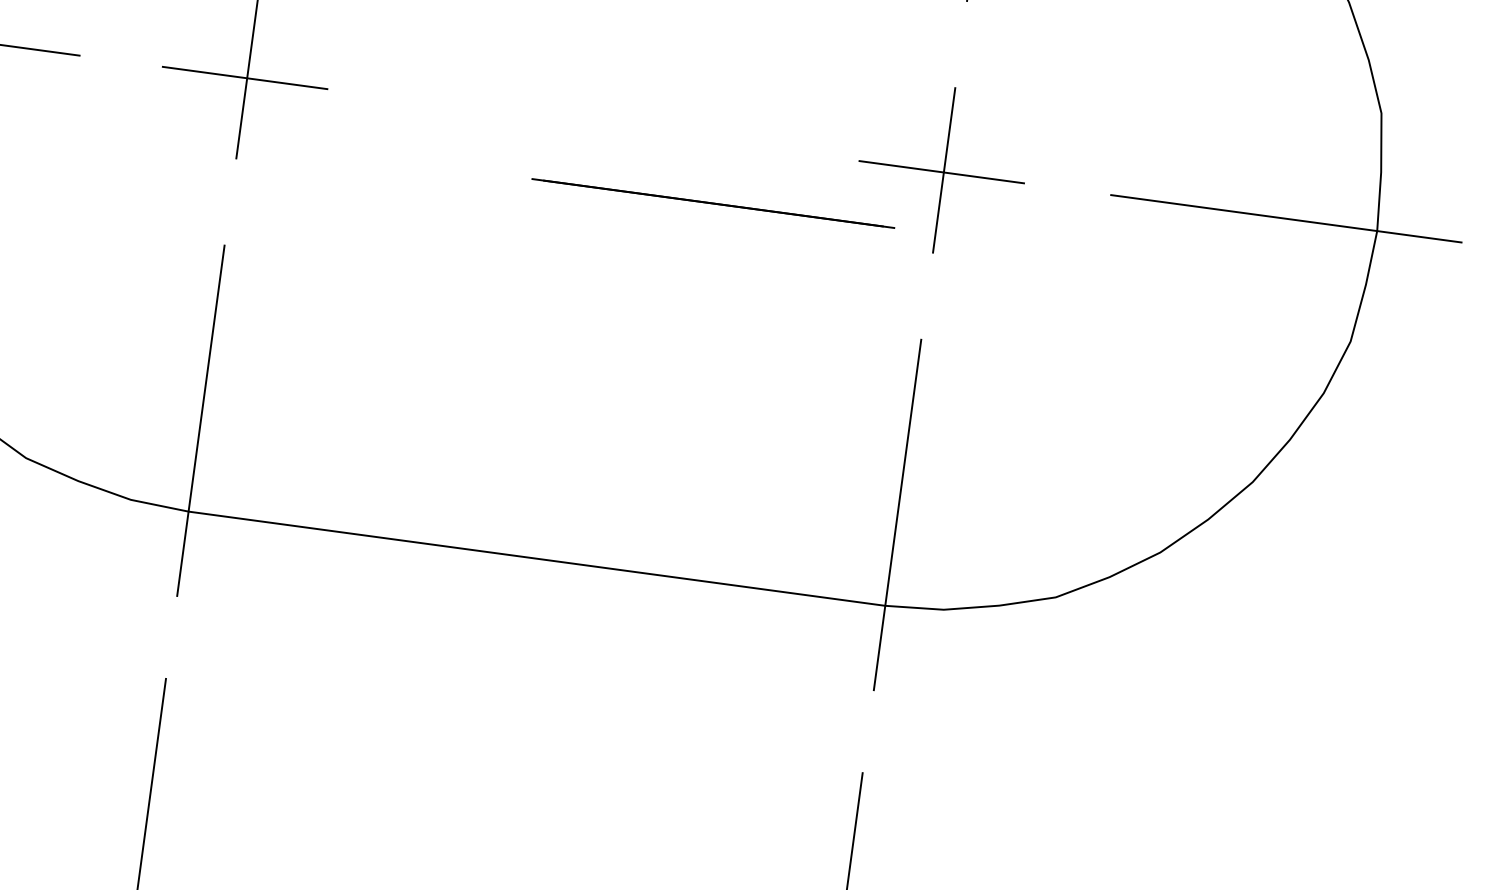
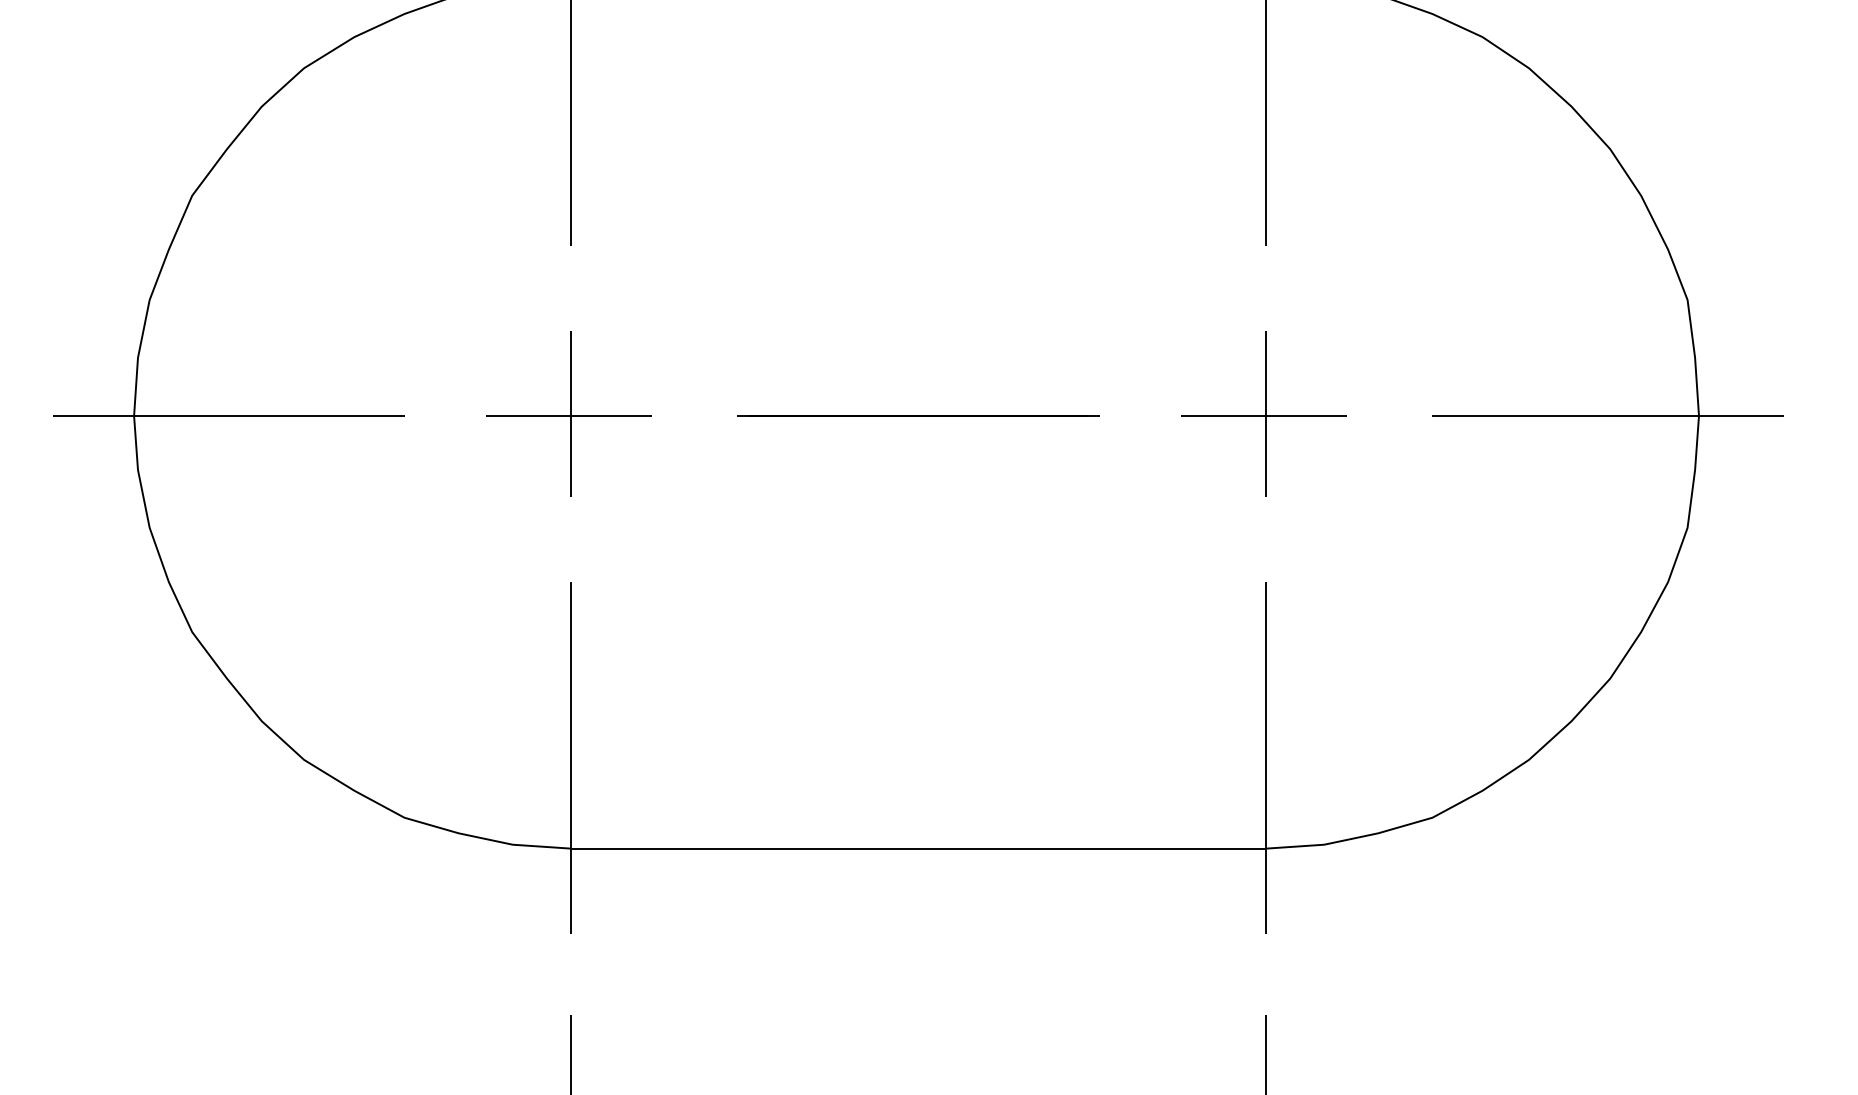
line: (713, 203) -> (918, 415), moved

